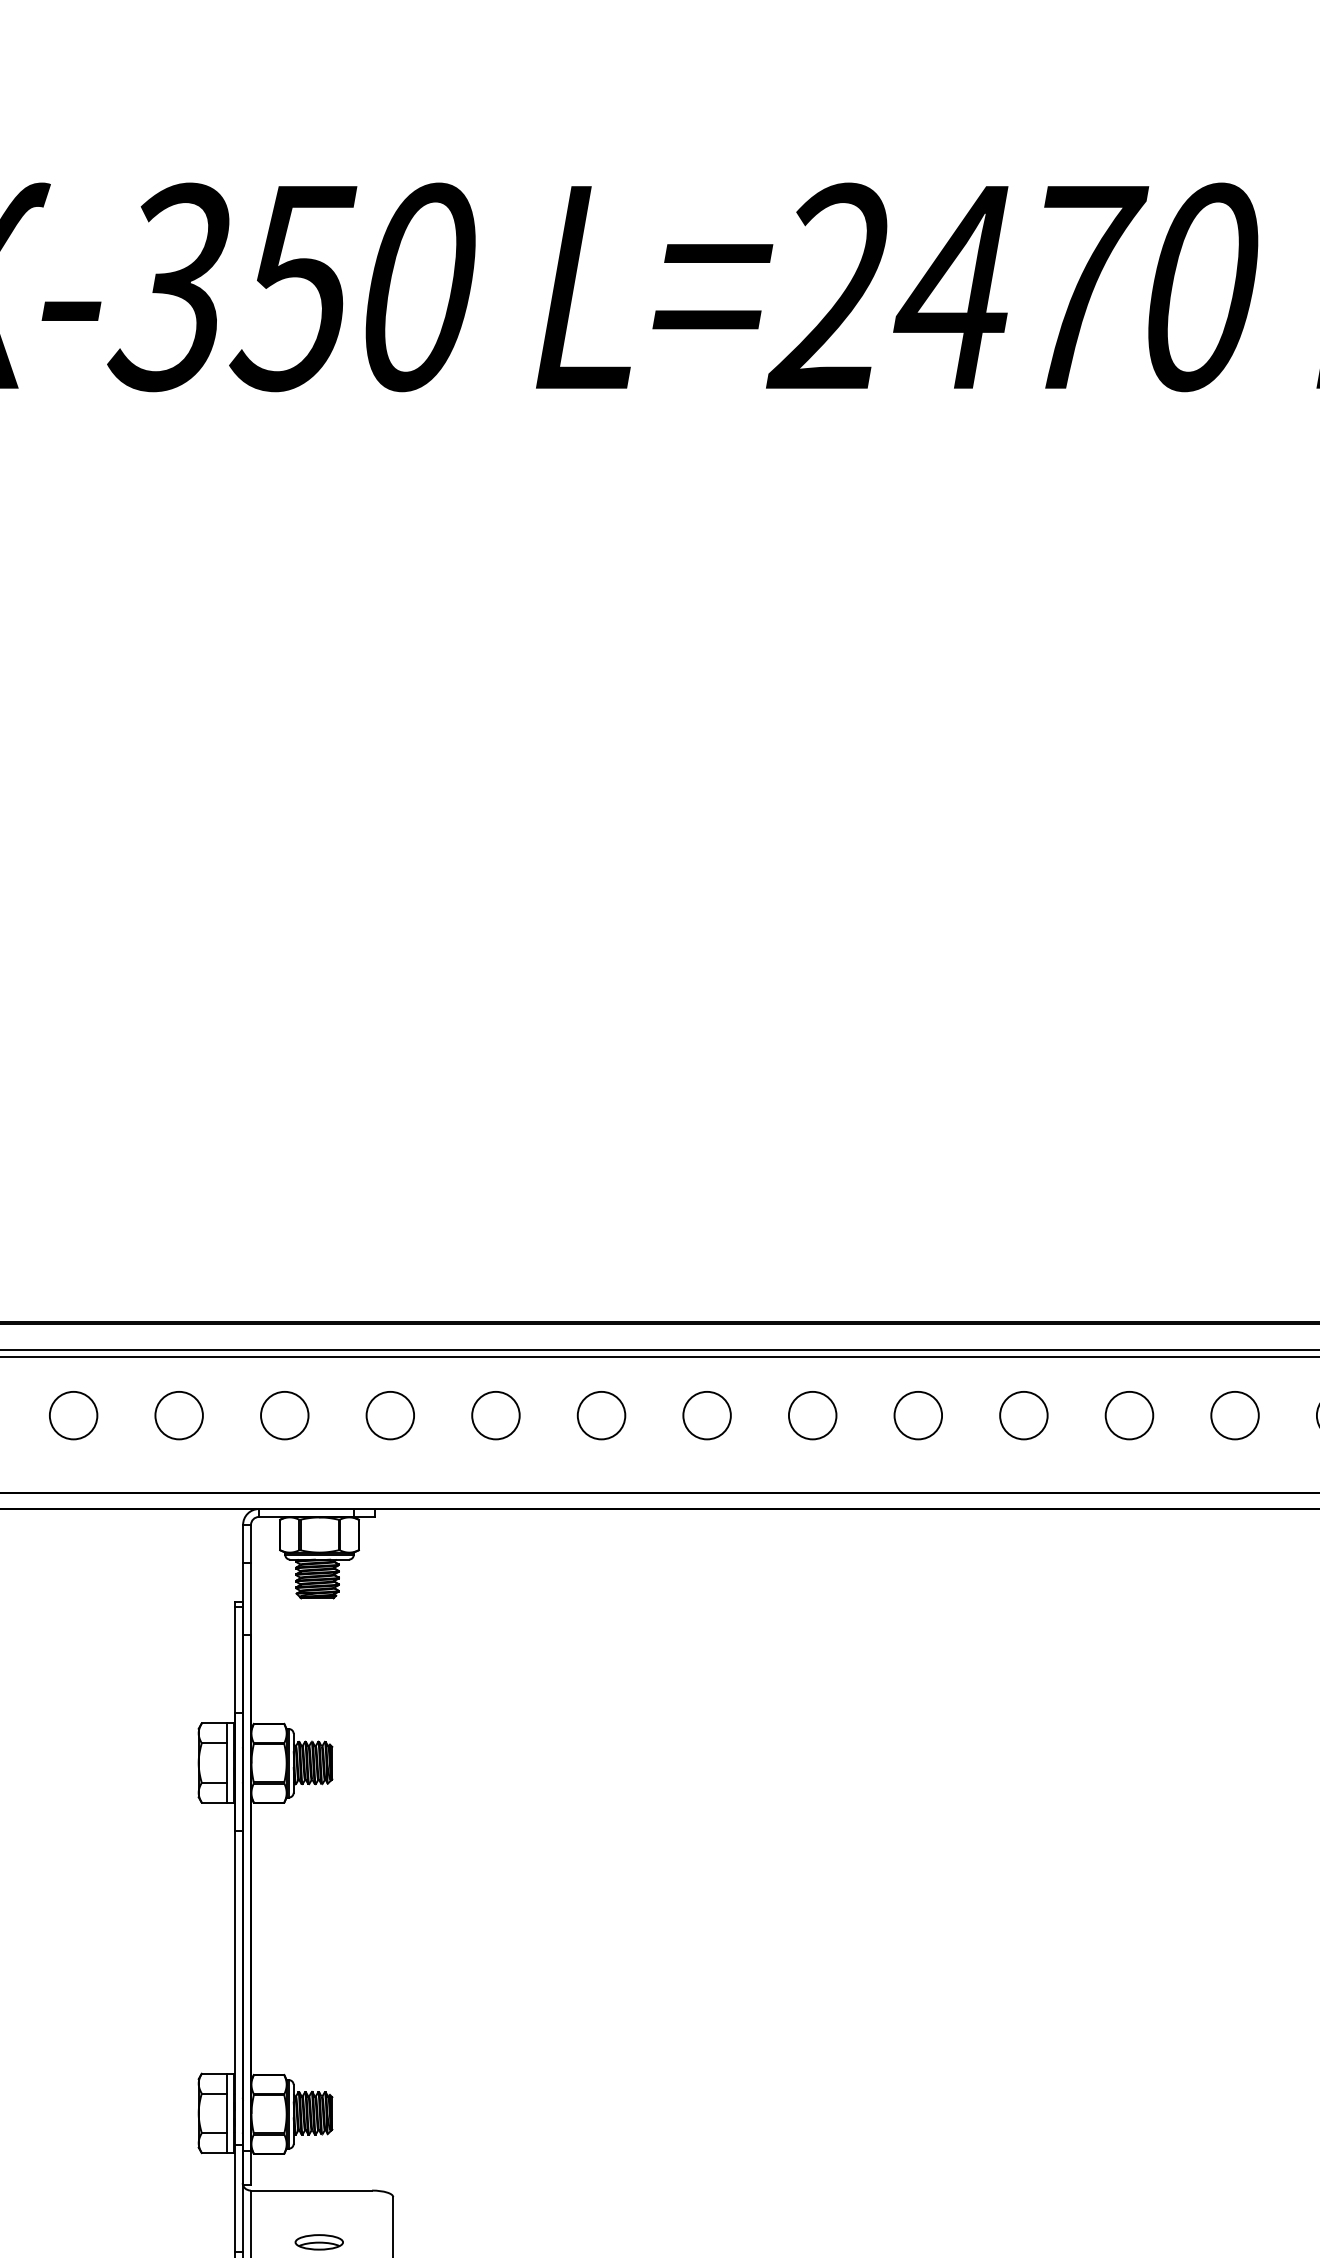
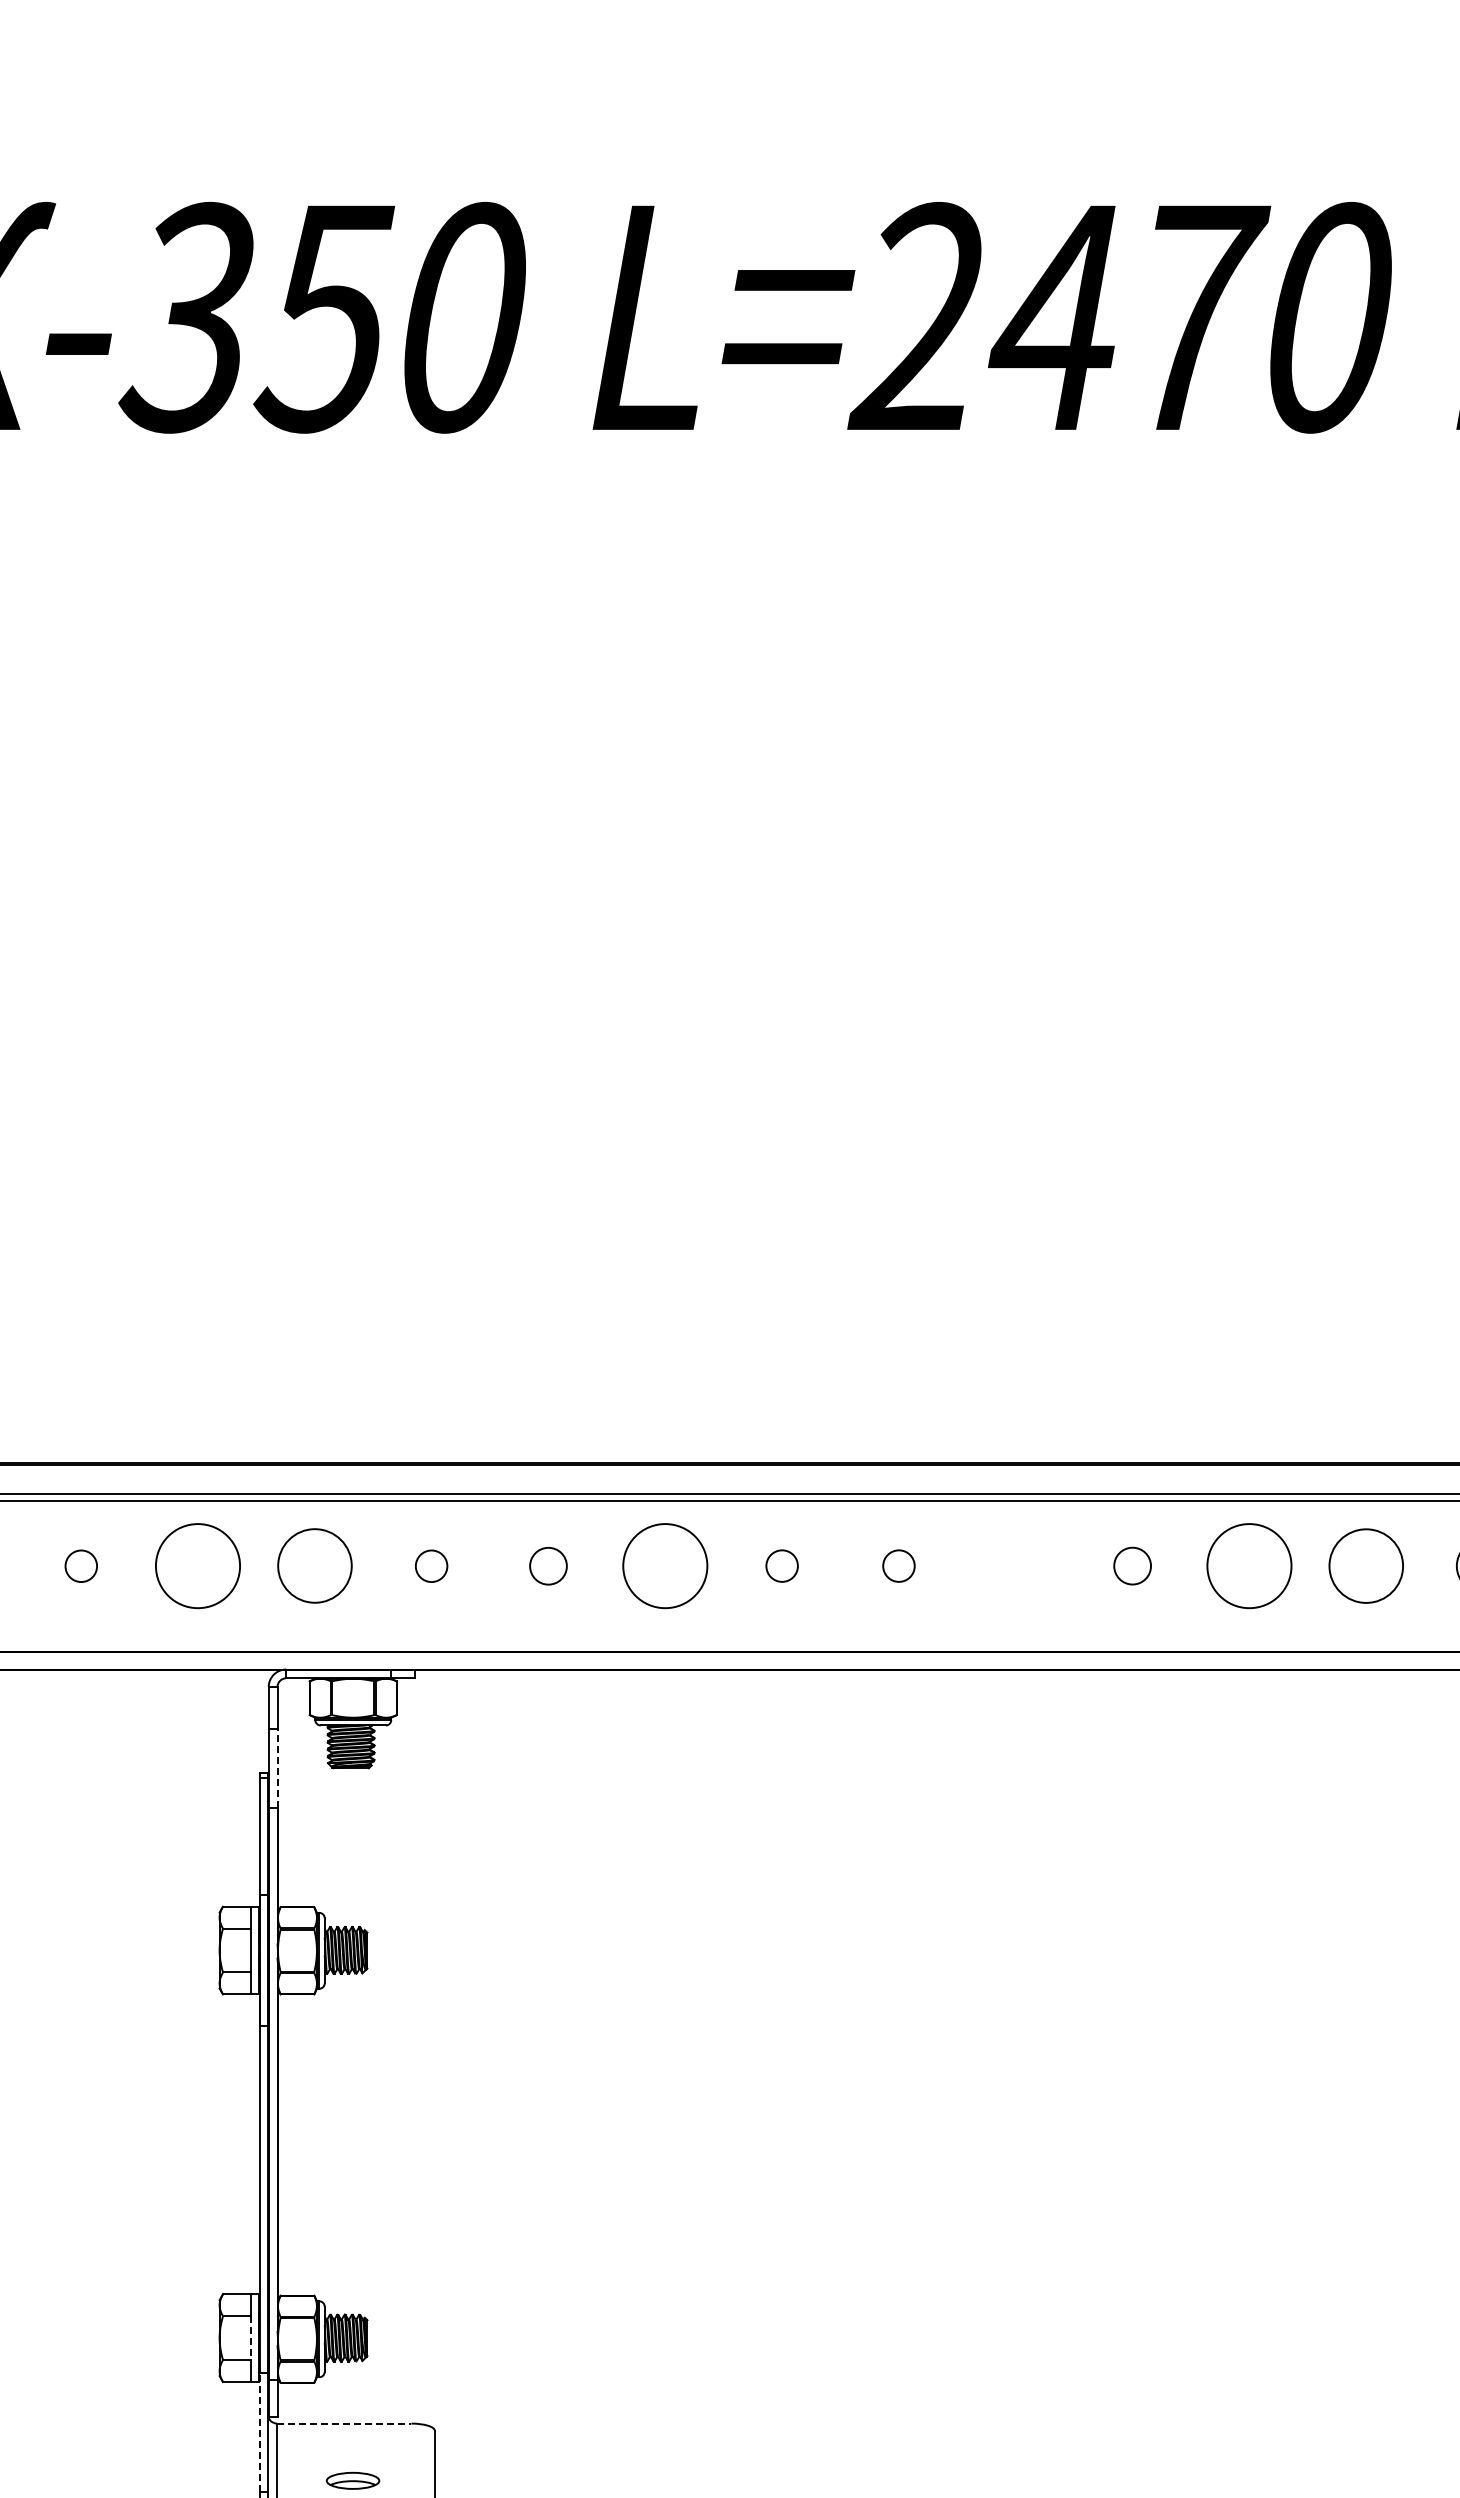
circle: (73, 1415) -> (81, 1566), size x0.6
circle: (178, 1415) -> (197, 1565), size x1.6
circle: (284, 1415) -> (314, 1566), size x1.4
circle: (390, 1415) -> (431, 1566), size x0.6
circle: (495, 1415) -> (548, 1566), size x0.7
circle: (601, 1415) -> (665, 1565), size x1.6
circle: (706, 1415) -> (781, 1565), size x0.6
circle: (812, 1415) -> (898, 1565), size x0.6
circle: (918, 1415) -> (1015, 1566), removed
circle: (1023, 1415) -> (1132, 1565), size x0.7
circle: (1129, 1415) -> (1249, 1565), size x1.6
circle: (1235, 1415) -> (1366, 1565), size x1.4
line: (251, 1598) -> (277, 1768), solid -> dashed
line: (226, 2113) -> (250, 2338), solid -> dashed
line: (311, 2190) -> (344, 2423), solid -> dashed
line: (234, 2197) -> (259, 2431), solid -> dashed

